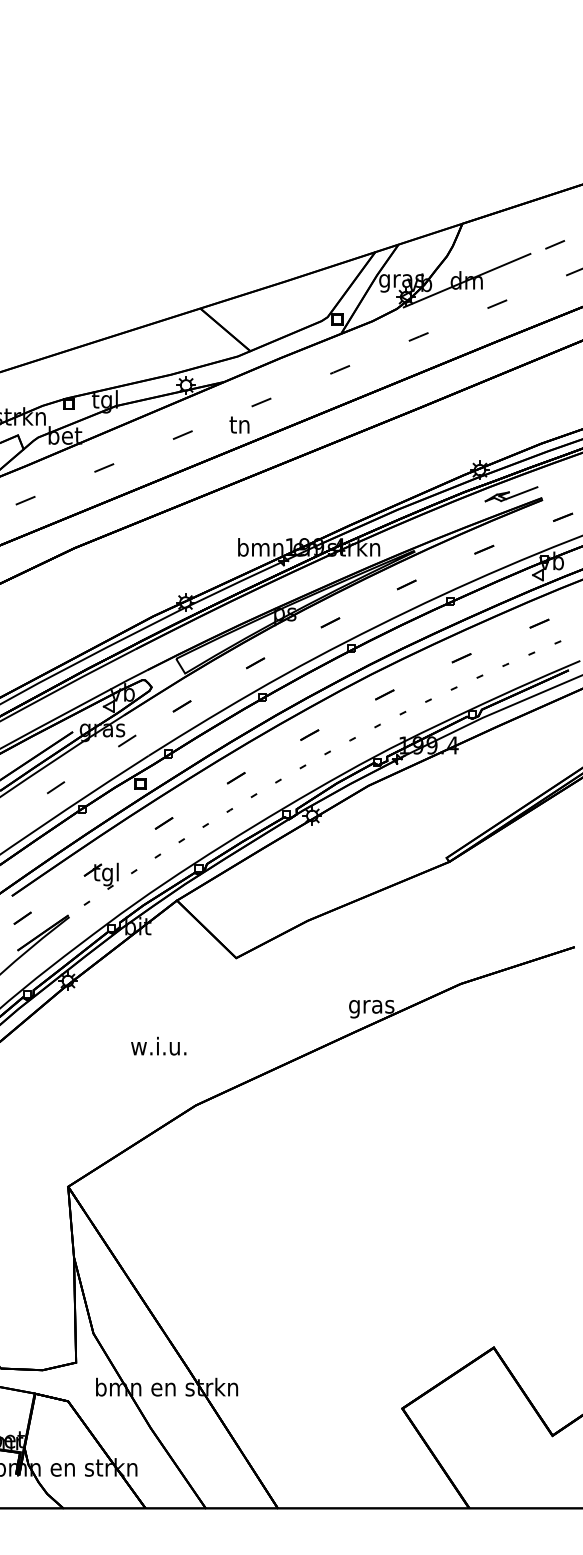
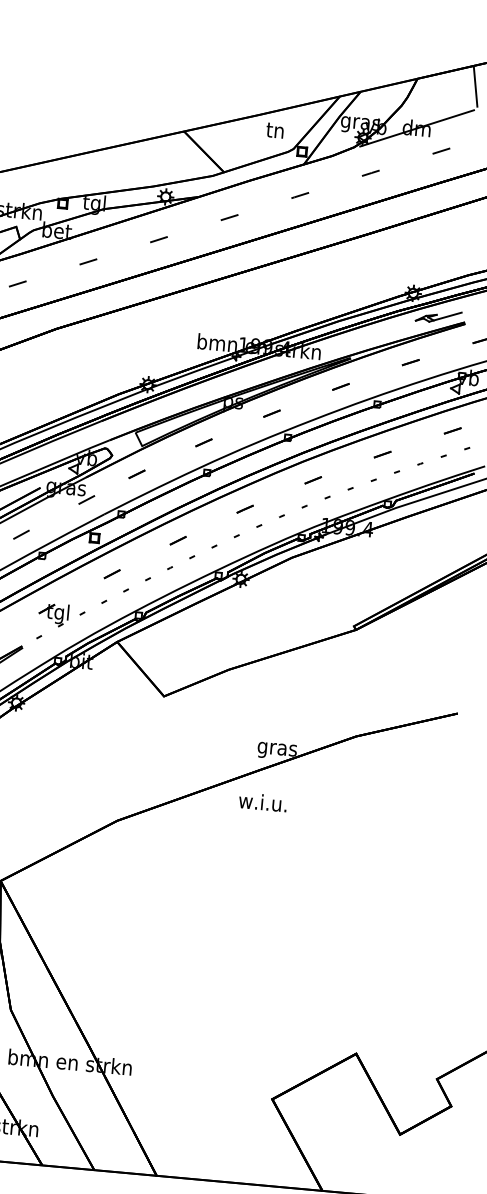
line: (529, 226) -> (475, 86), added
text: (239, 424) -> (275, 130), moved
text: (158, 1045) -> (262, 801), moved

